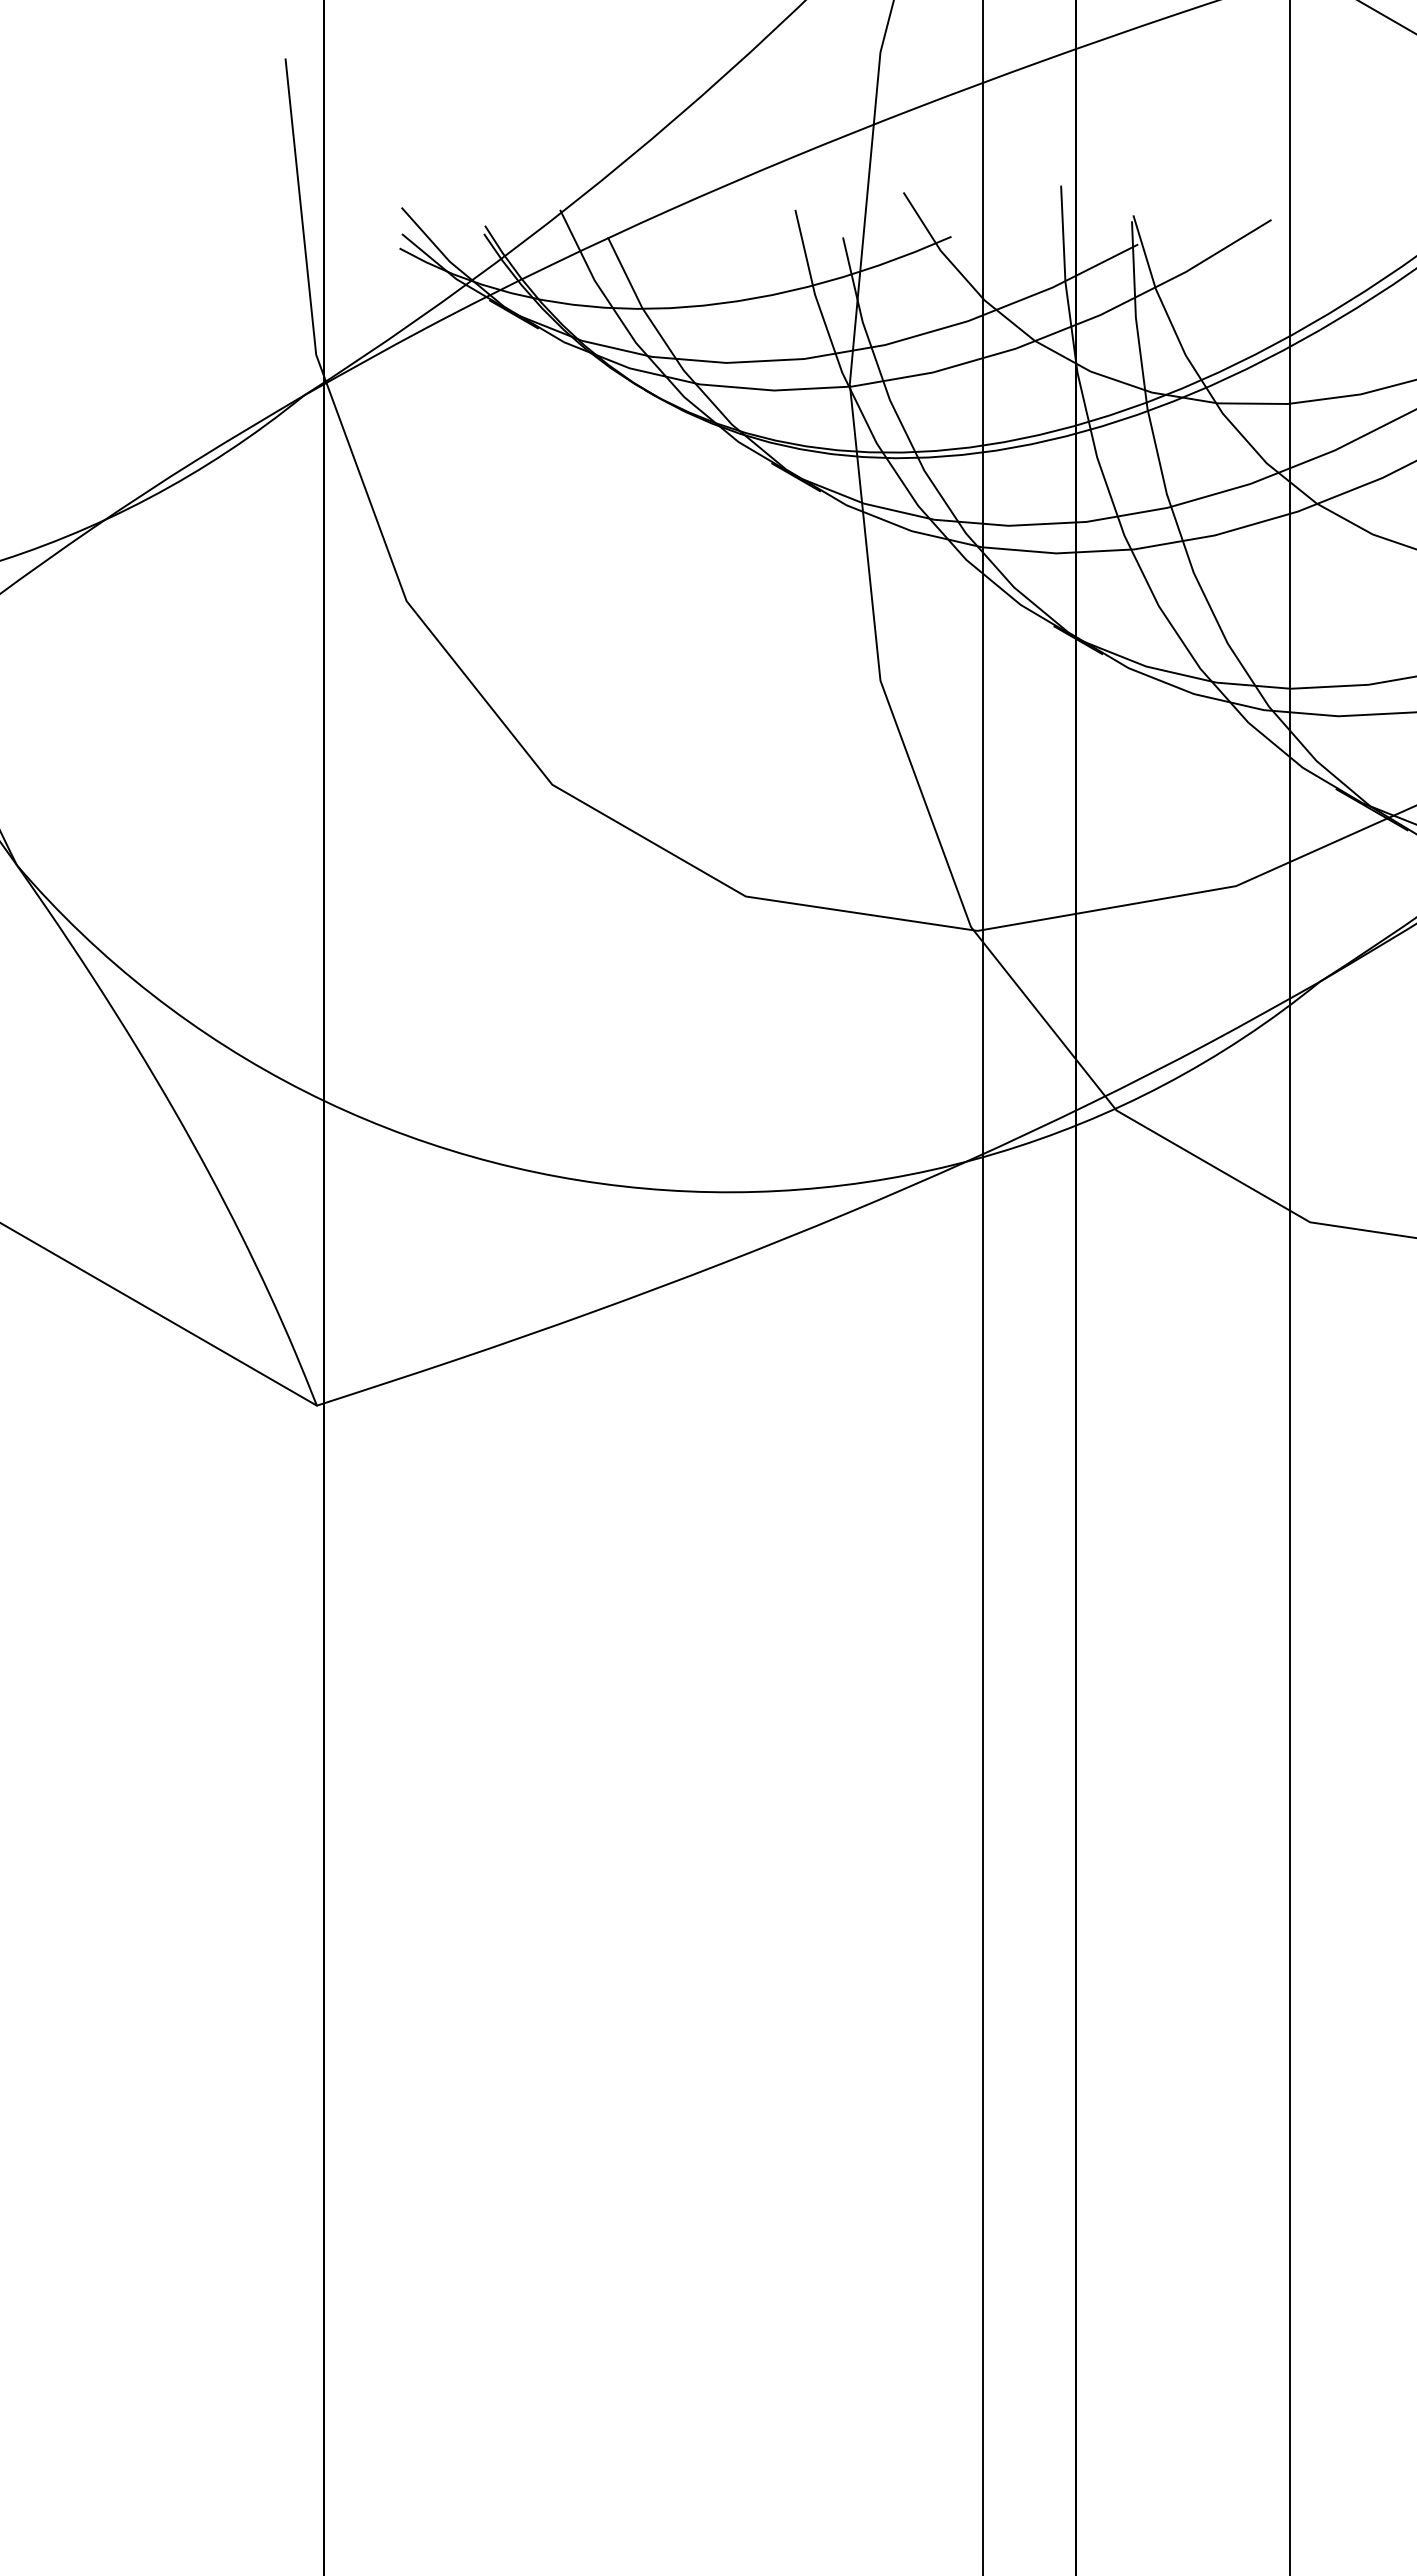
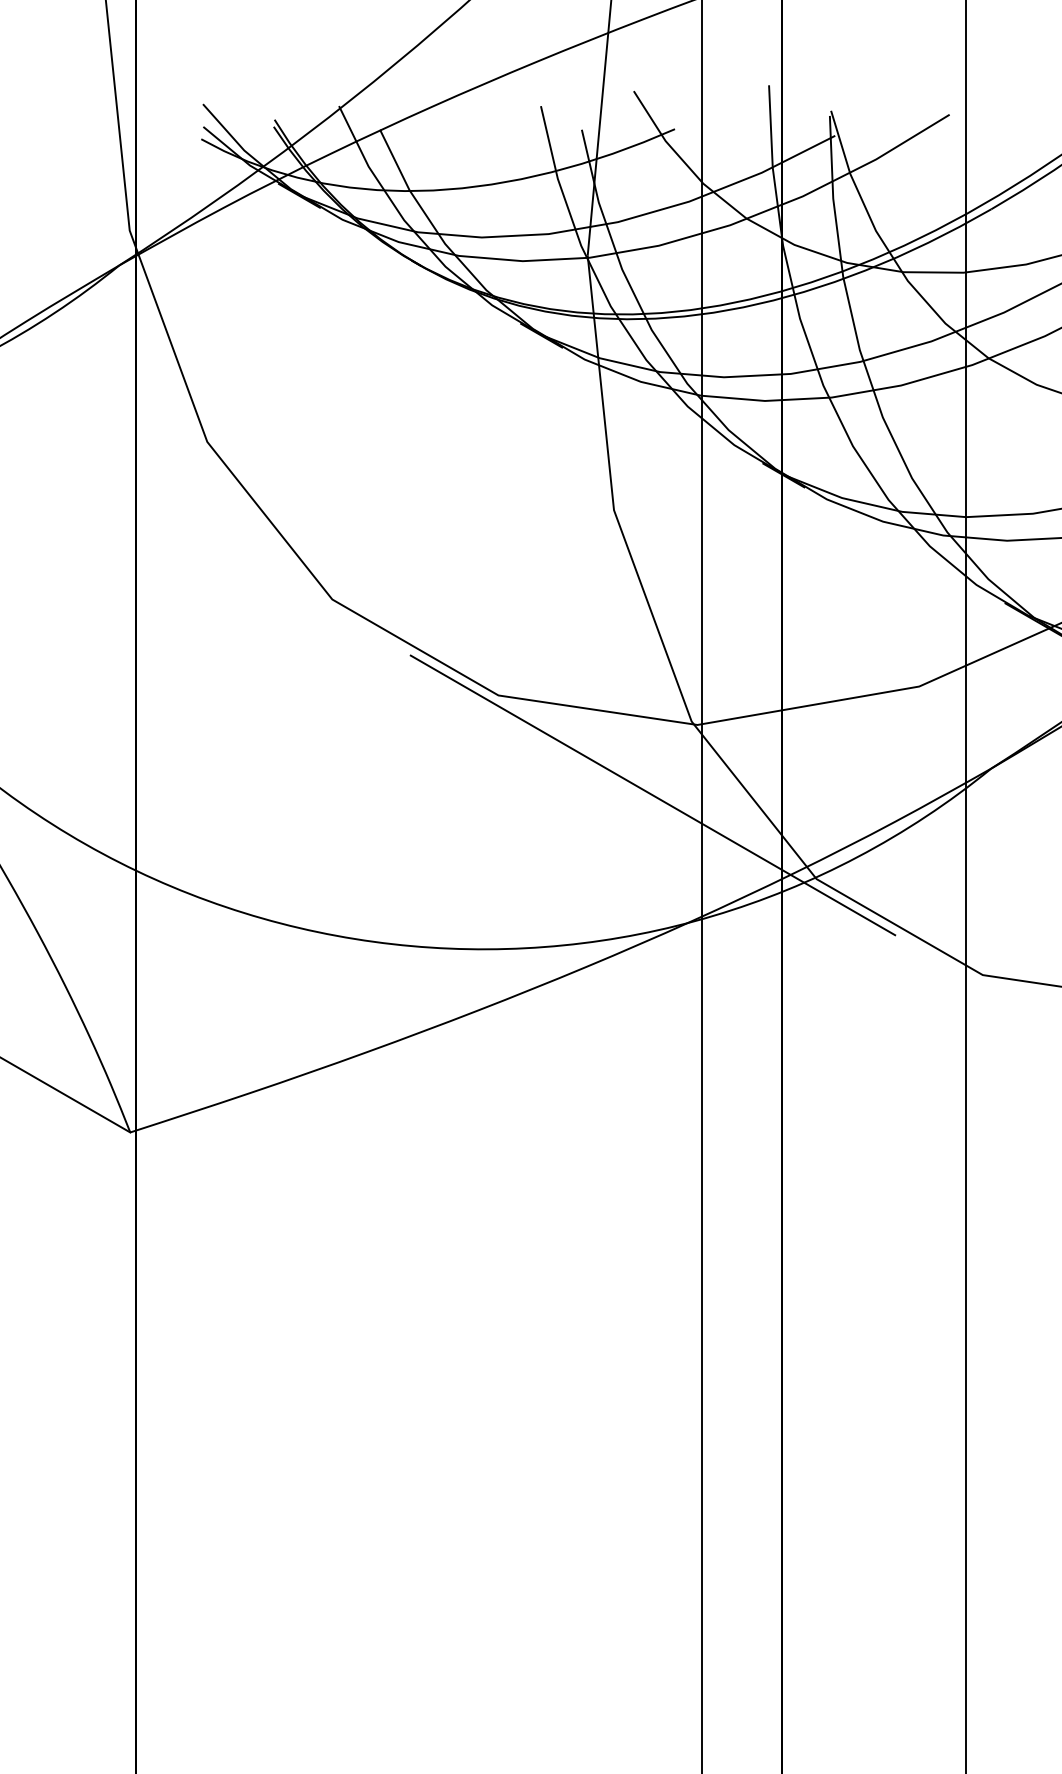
line: (925, 1012) -> (652, 795), added

